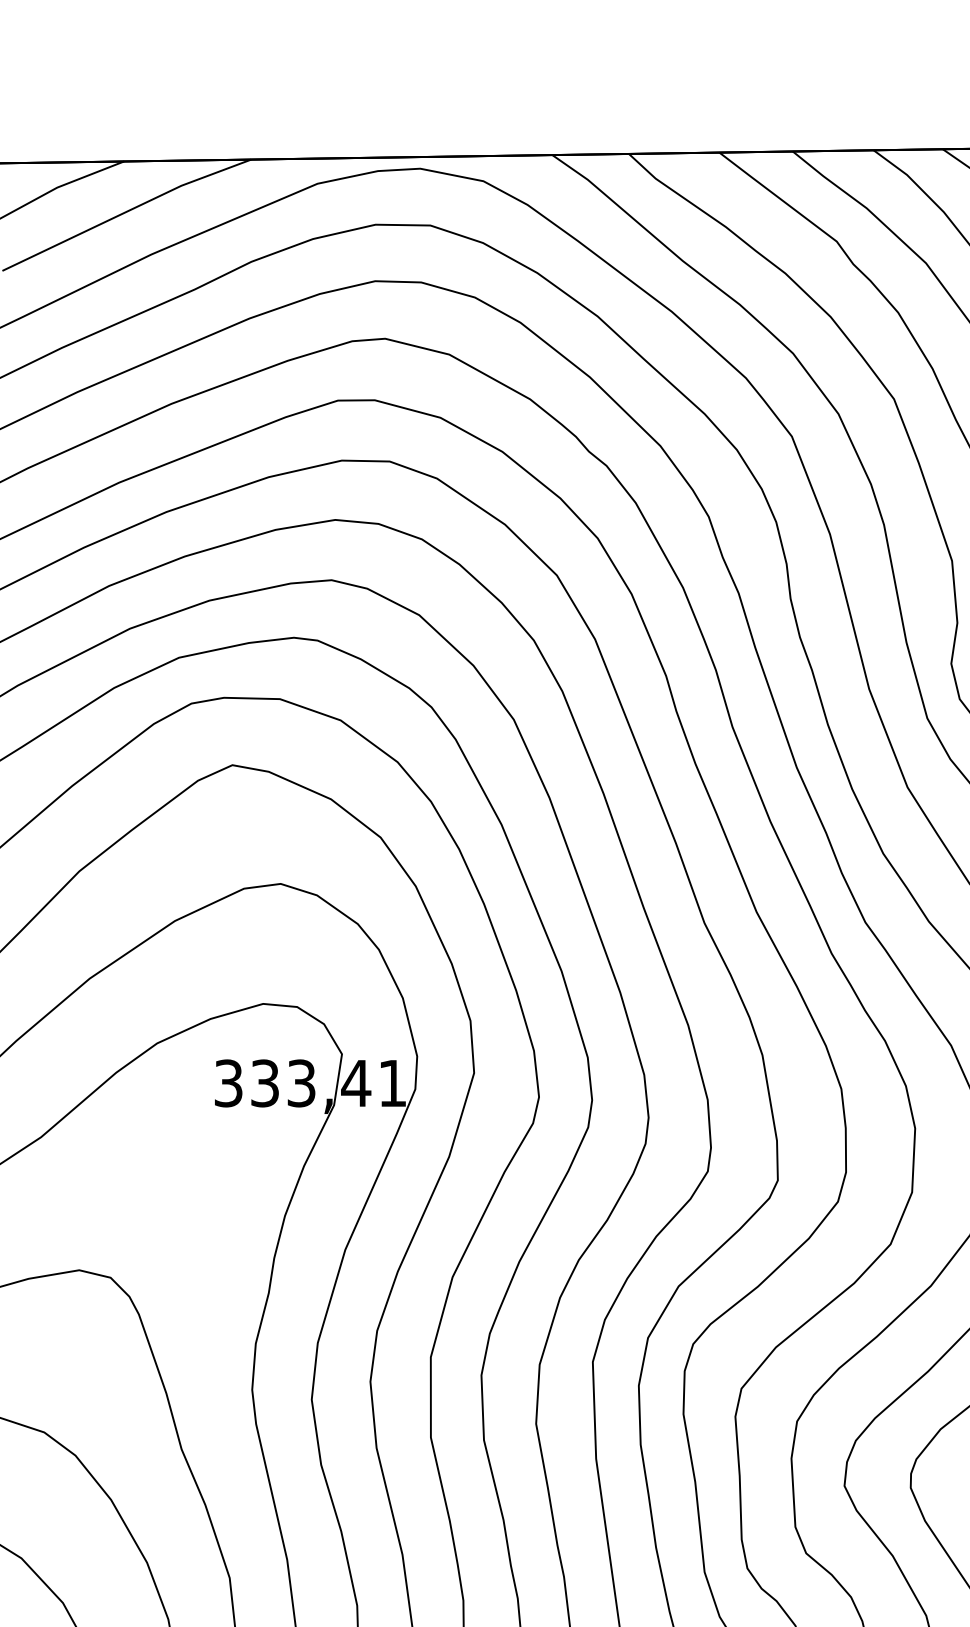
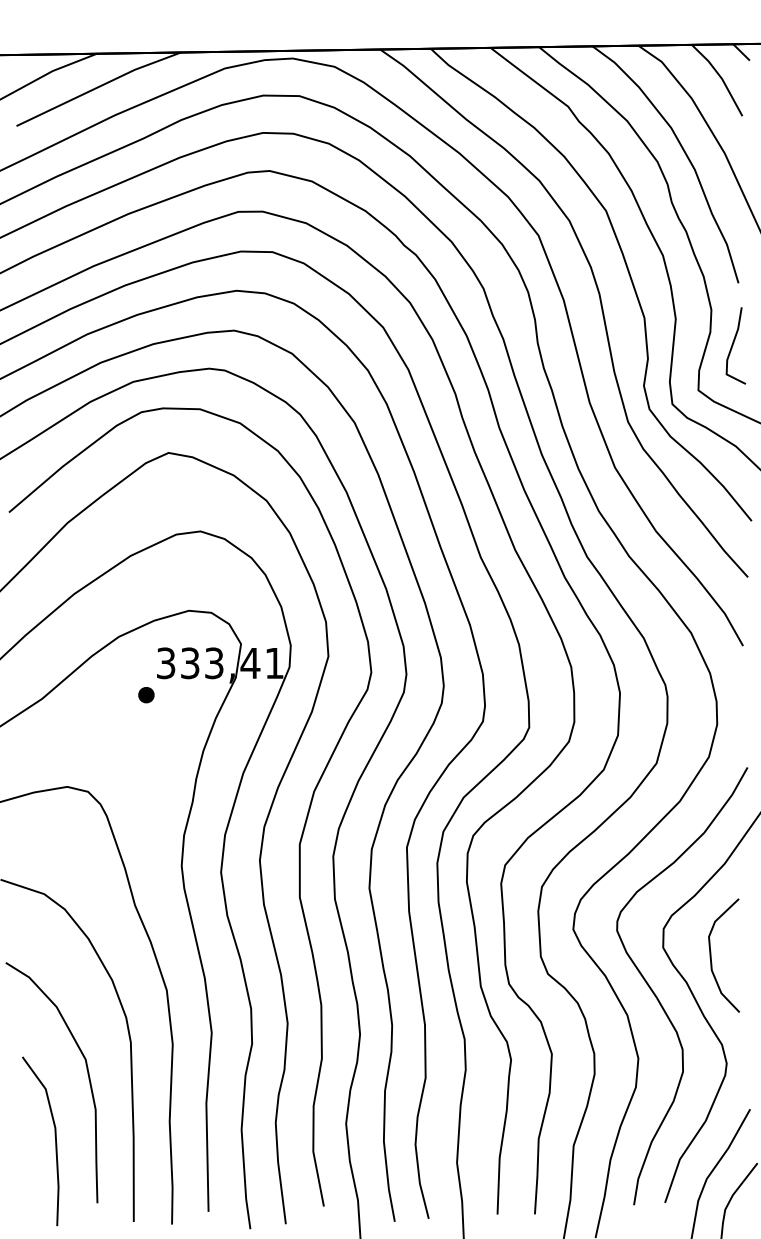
part: (198, 1132) -> (146, 695), added

